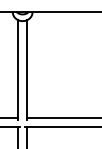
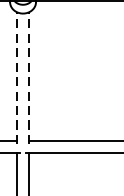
line: (18, 69) -> (17, 77), solid -> dashed
line: (27, 69) -> (29, 77), solid -> dashed

